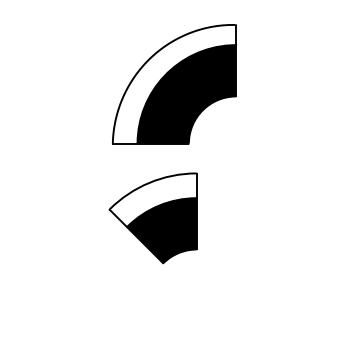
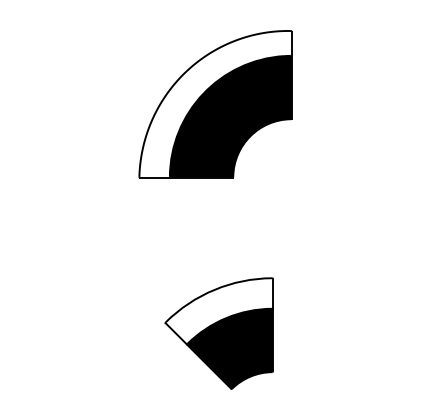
part: (152, 218) -> (218, 333), moved

